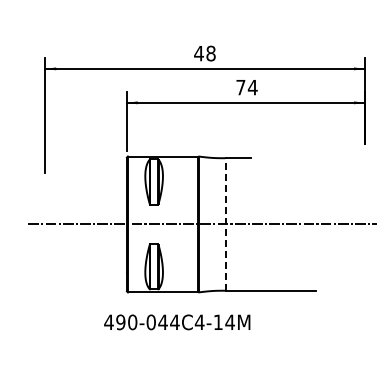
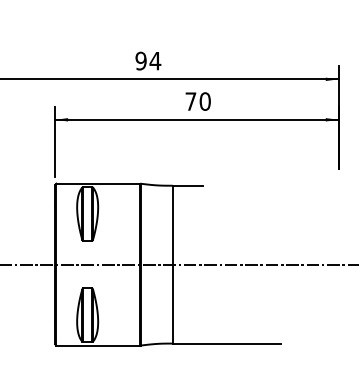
text: (204, 53) -> (147, 61), 48 -> 94
text: (252, 87) -> (204, 101), 74 -> 70
line: (225, 223) -> (172, 263), dashed -> solid

